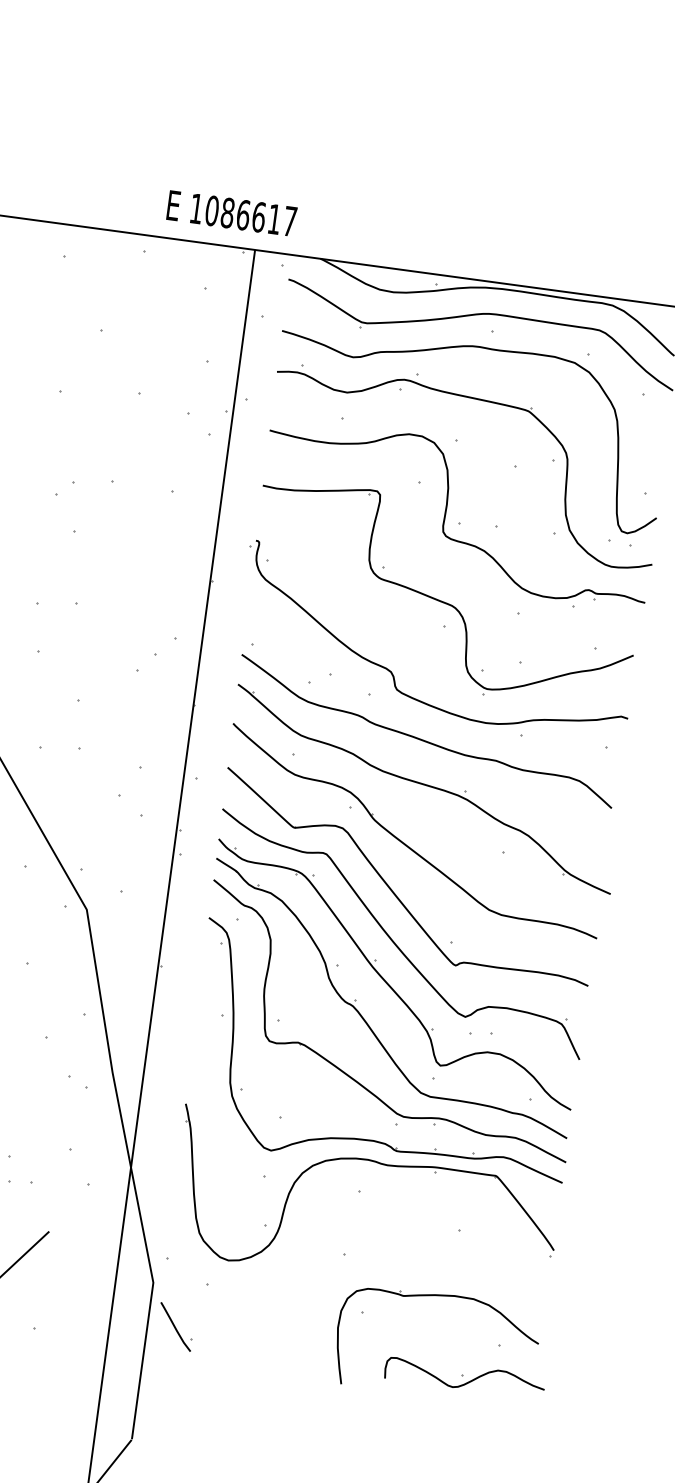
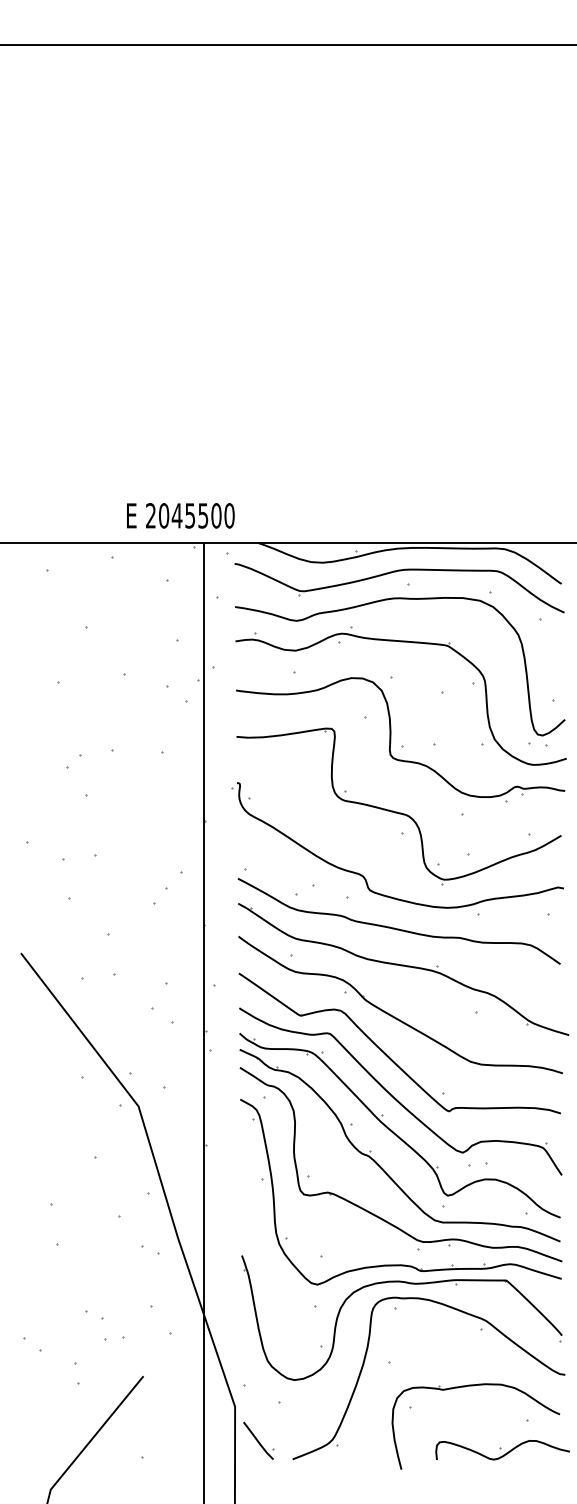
text: (243, 214) -> (190, 515), 1086617 -> 2045500
part: (315, 1248) -> (365, 1360), added

